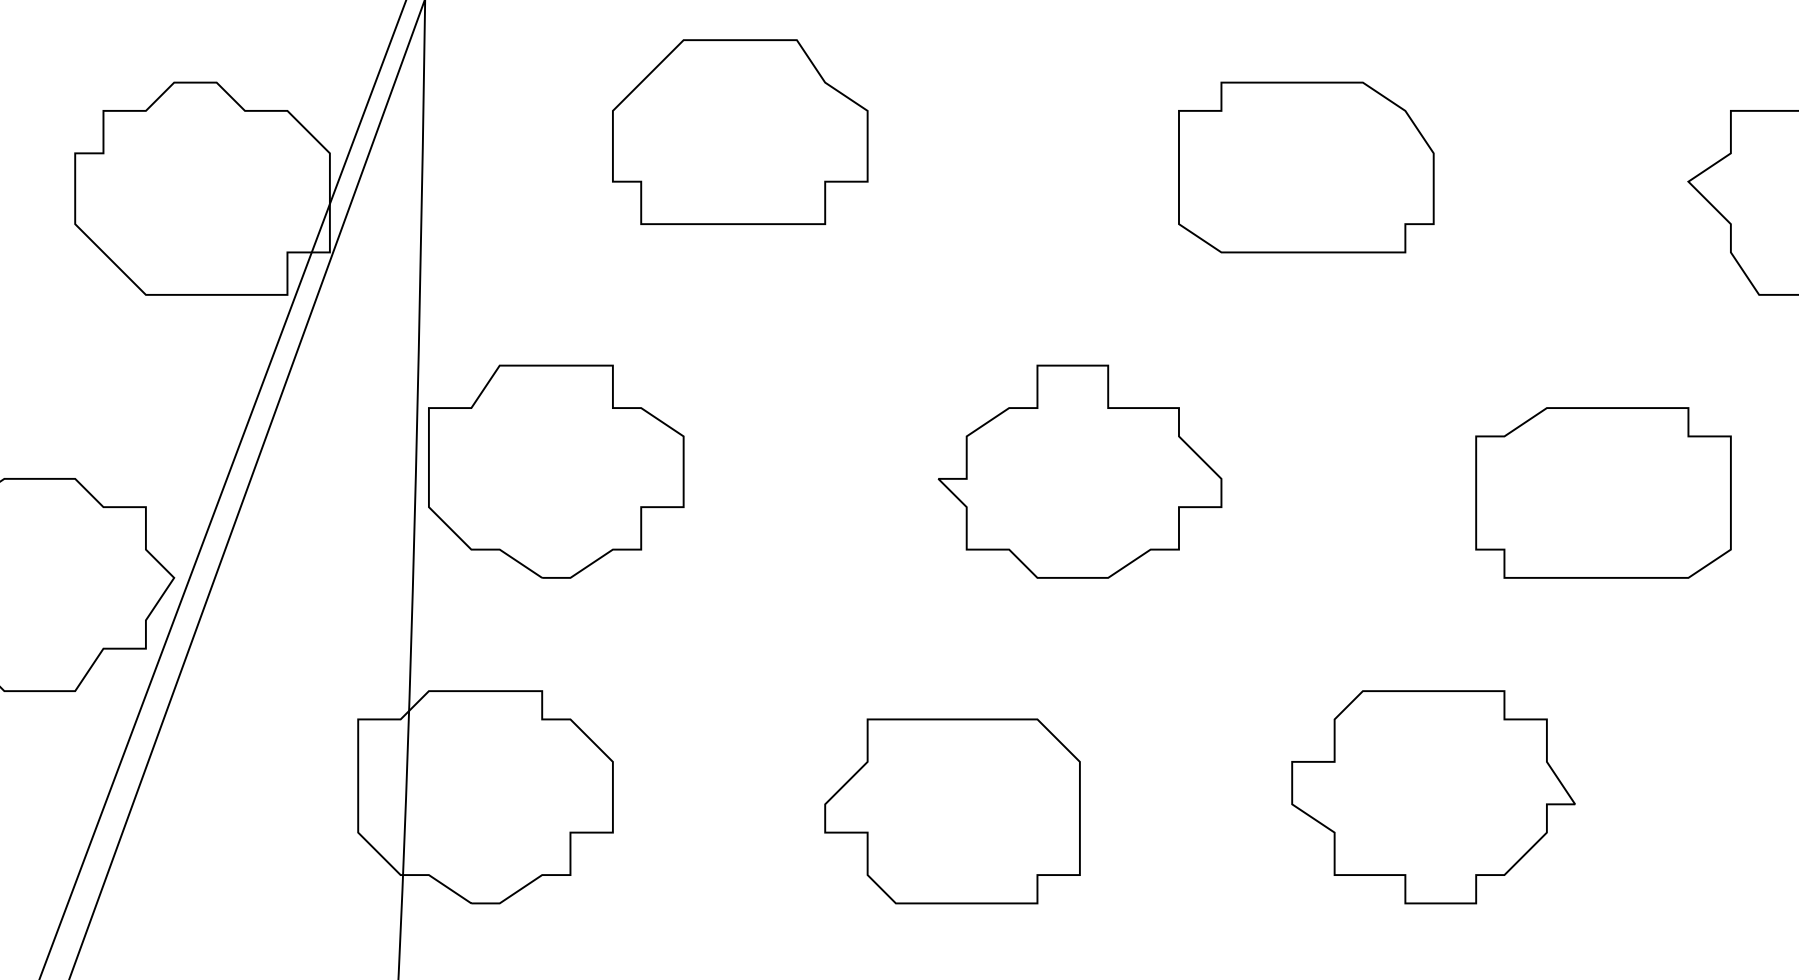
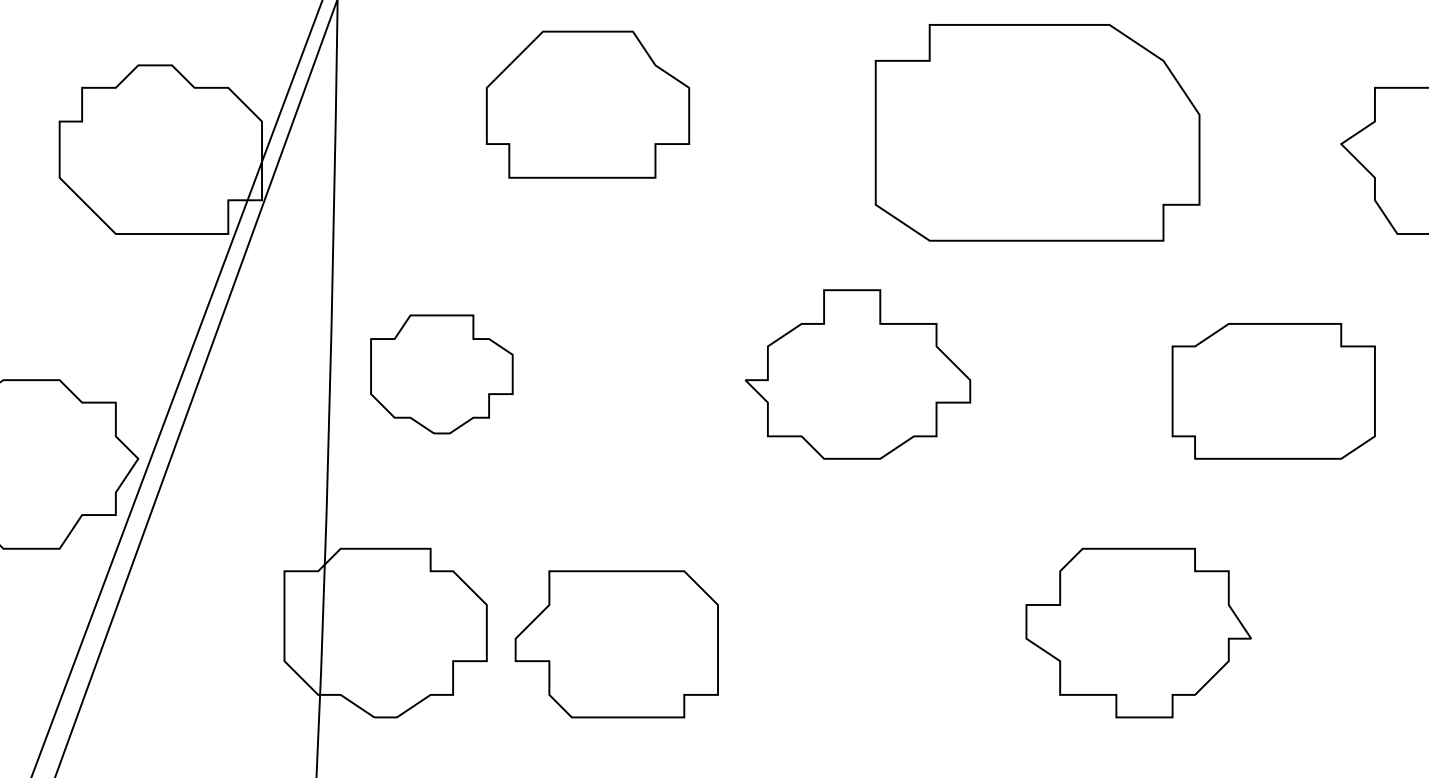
part: (1306, 167) -> (1037, 132), size x1.6
part: (556, 471) -> (442, 374), size x0.7
part: (952, 811) -> (616, 644), moved

